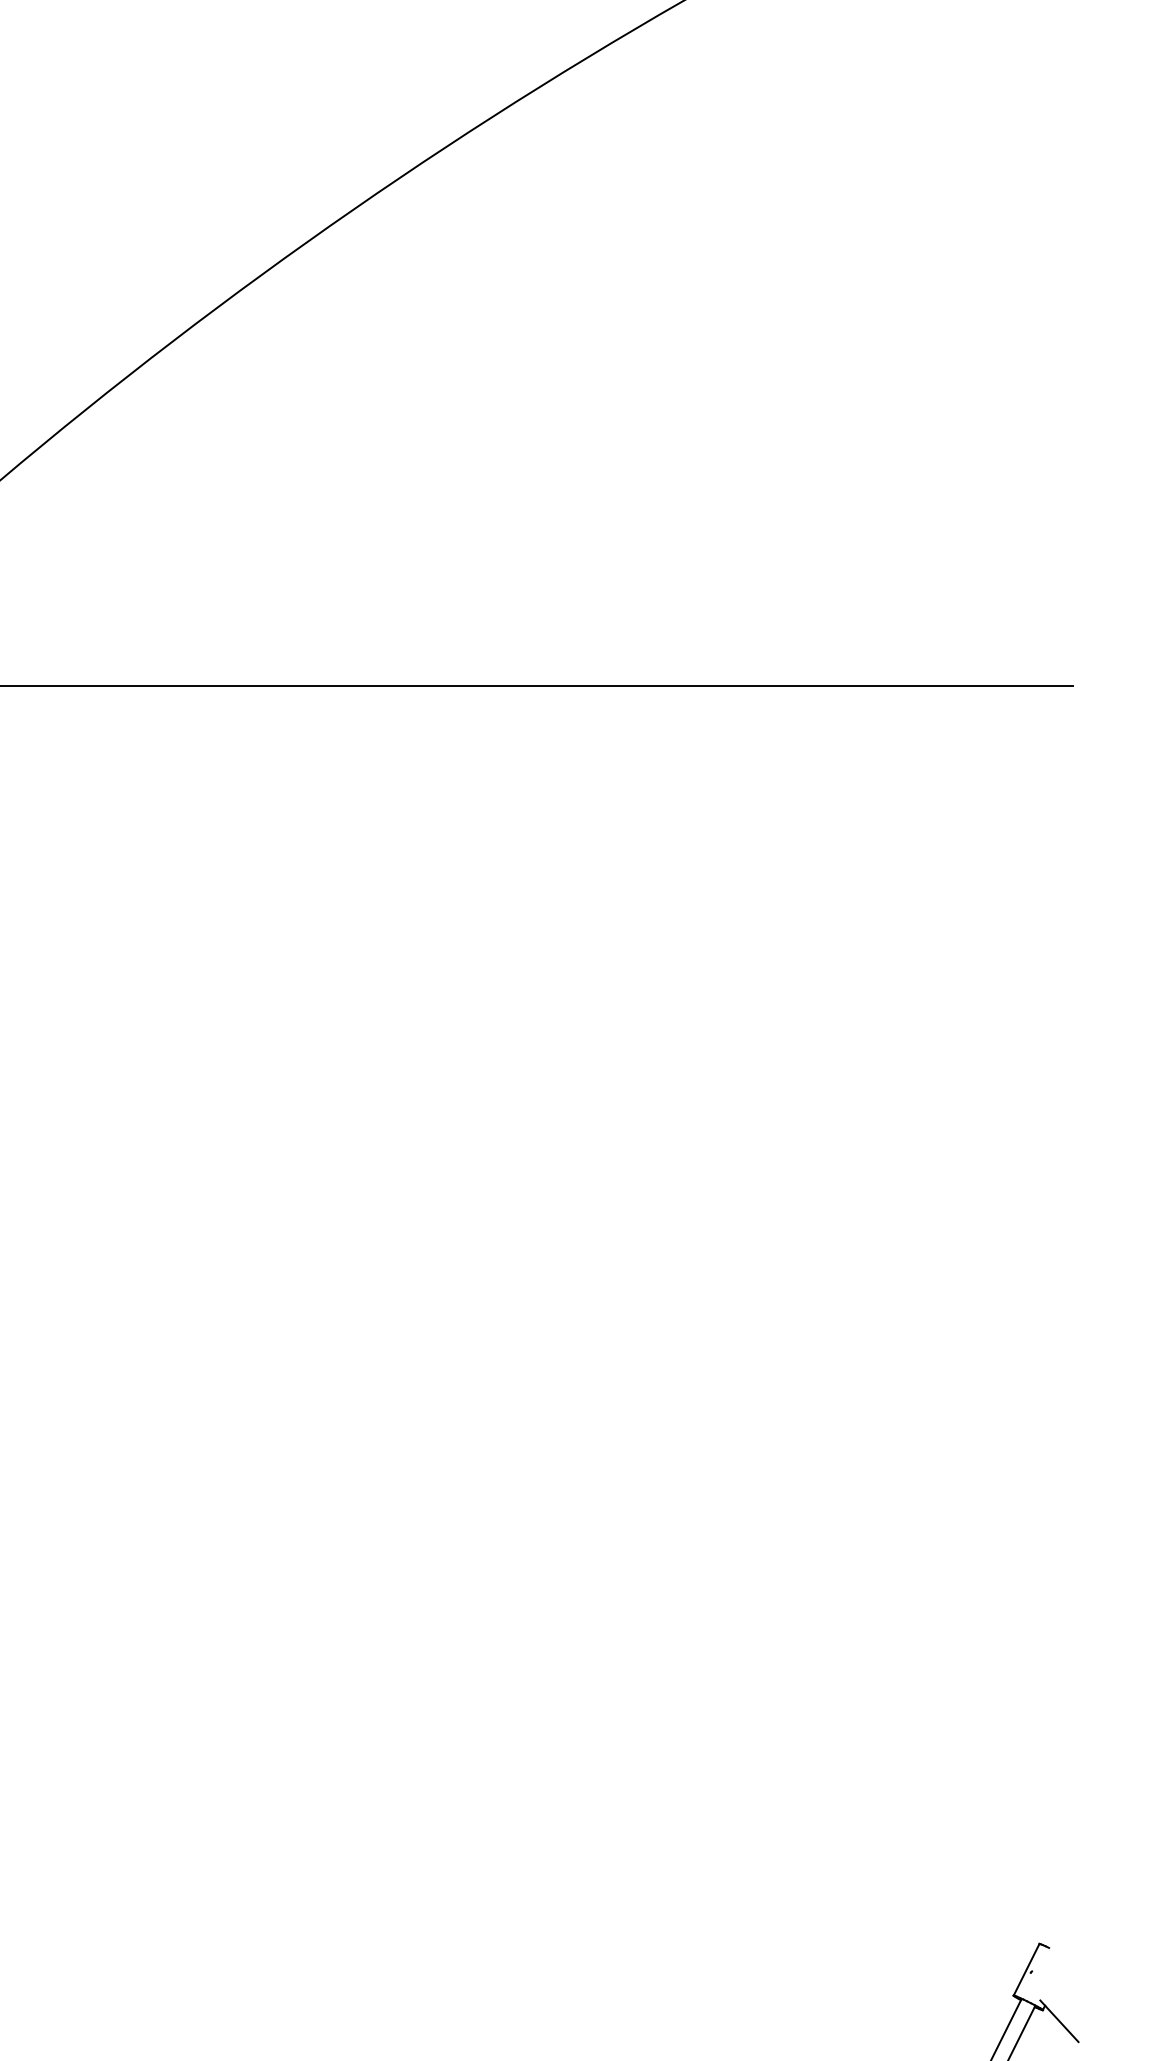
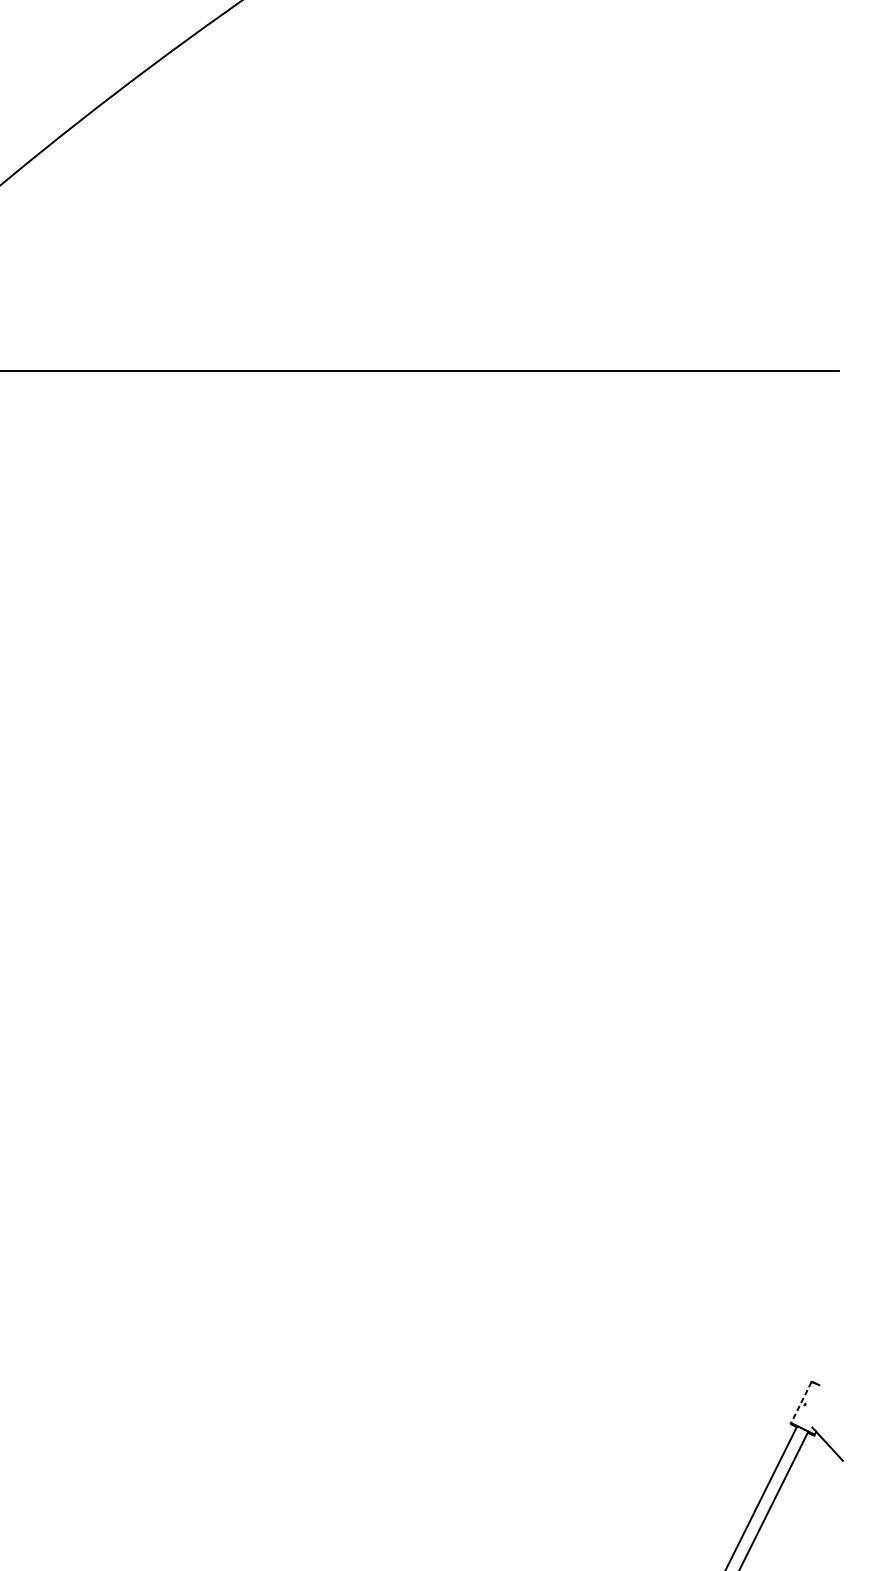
line: (1026, 1969) -> (801, 1402), solid -> dashed

